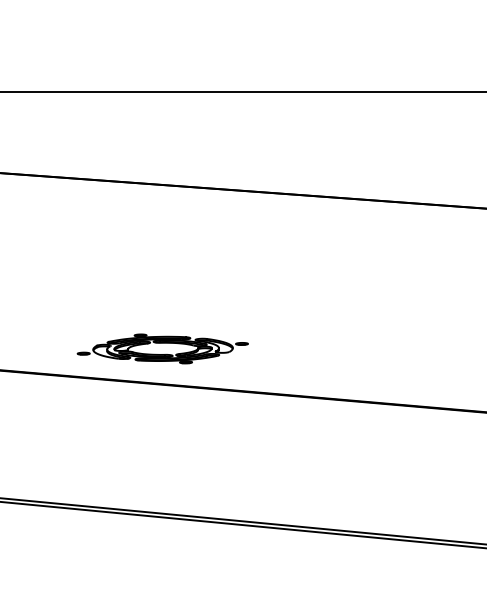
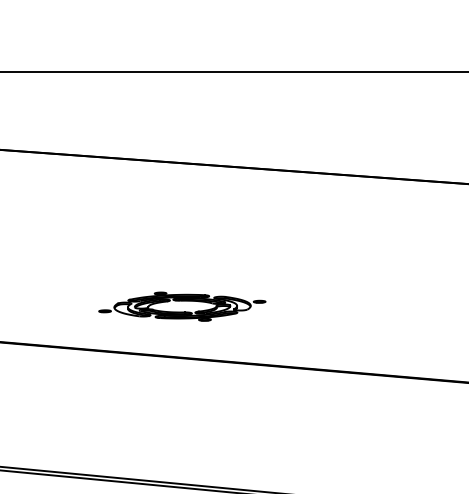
part: (162, 348) -> (182, 306), moved

